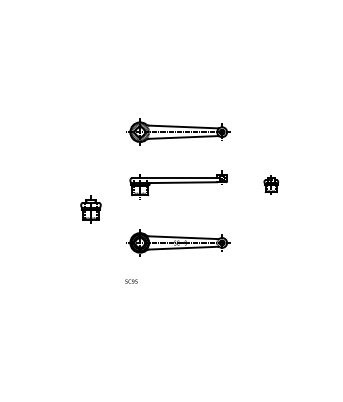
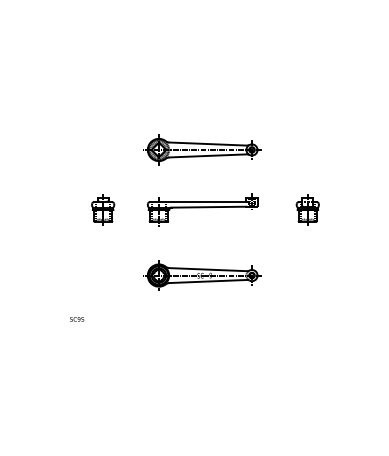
part: (271, 184) -> (307, 209), size x1.43
part: (91, 209) -> (103, 209), moved
text: (131, 281) -> (77, 319), moved

